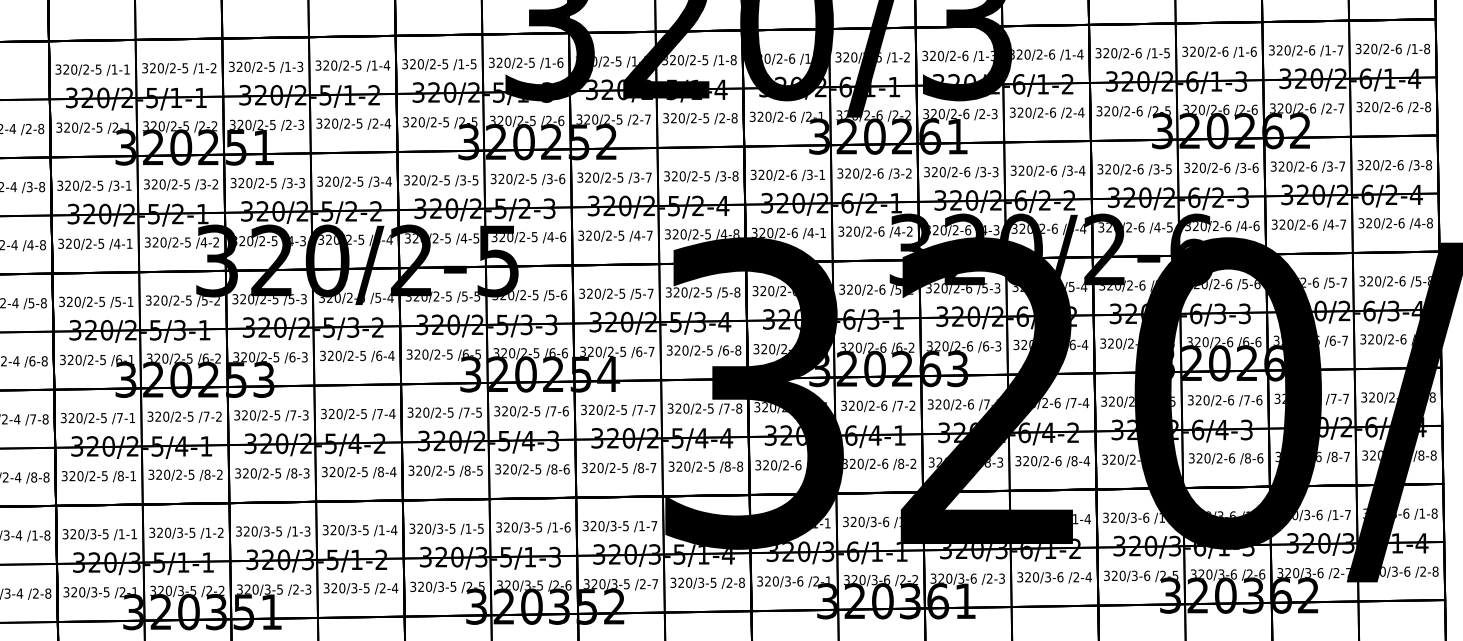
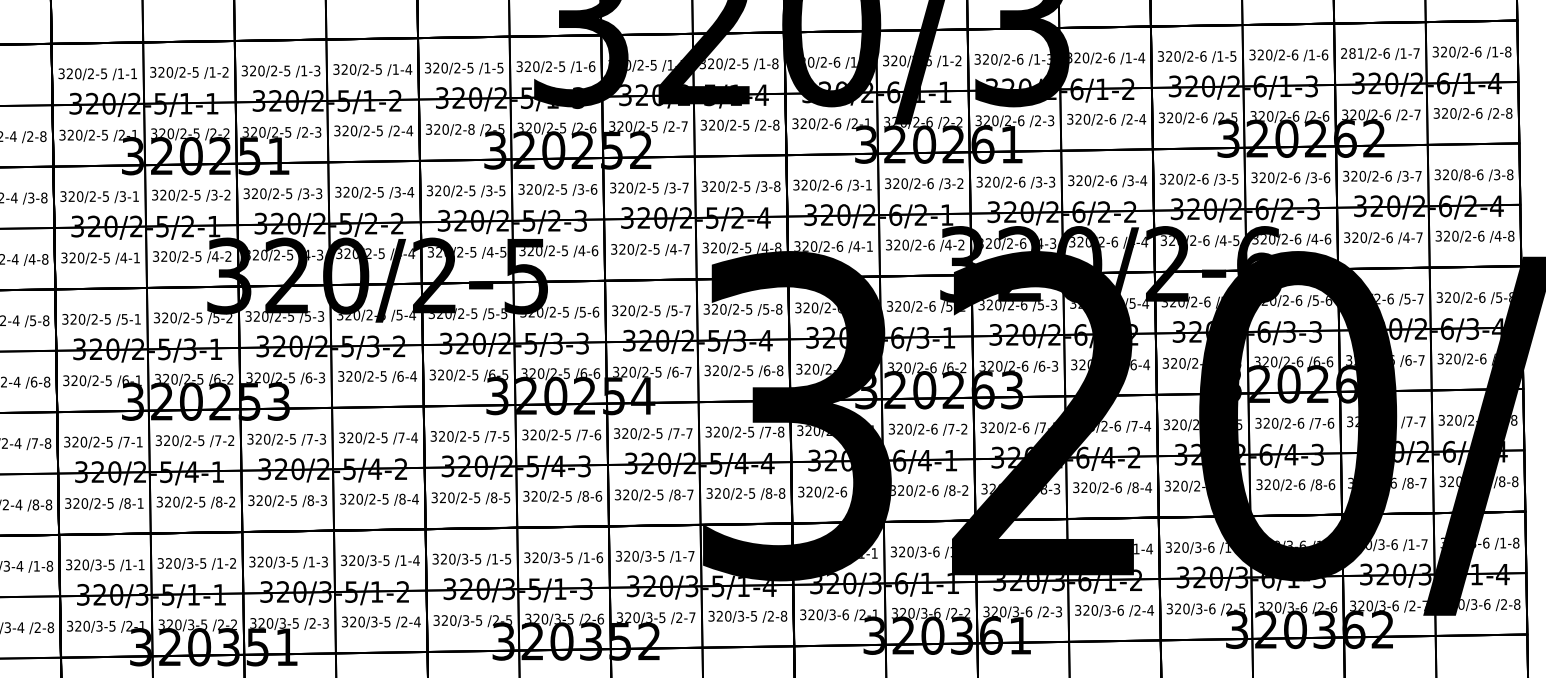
text: (1279, 50) -> (1352, 53), 320/2-6 -> 281/2-6
text: (446, 122) -> (471, 129), 320/2-5 -> 320/2-8
text: (1388, 164) -> (1467, 174), 320/2-6 -> 320/8-6

